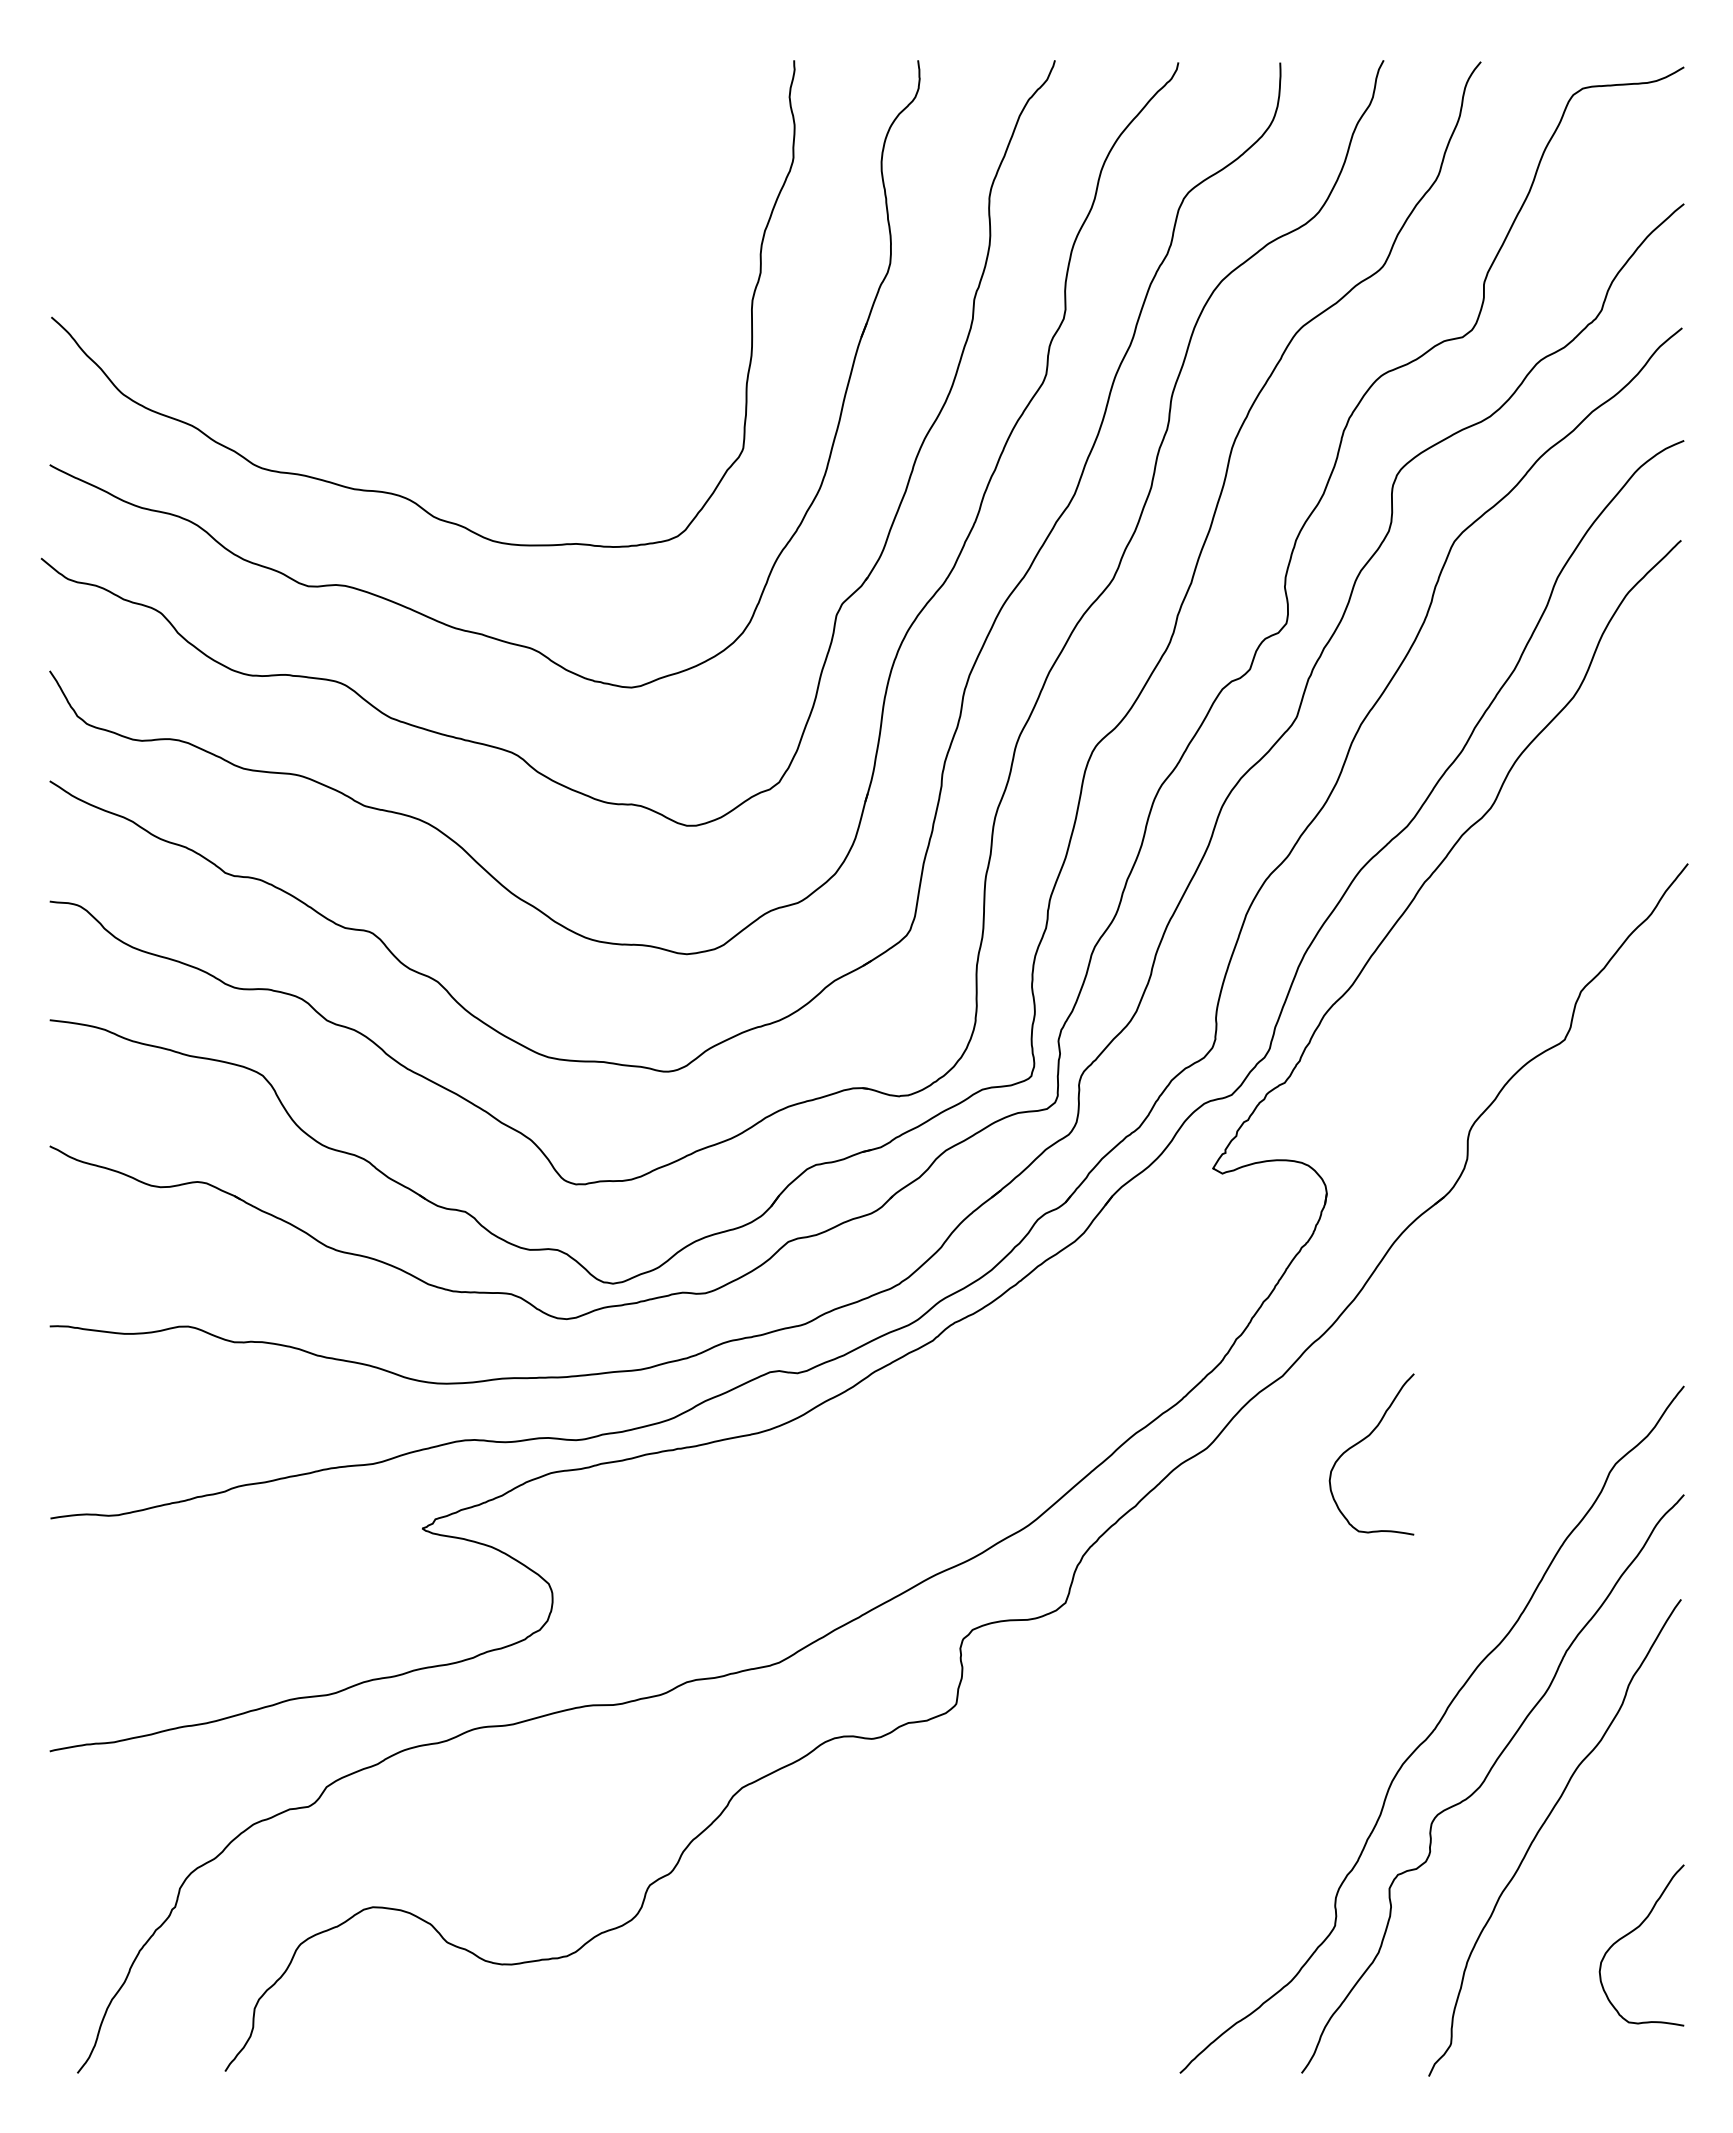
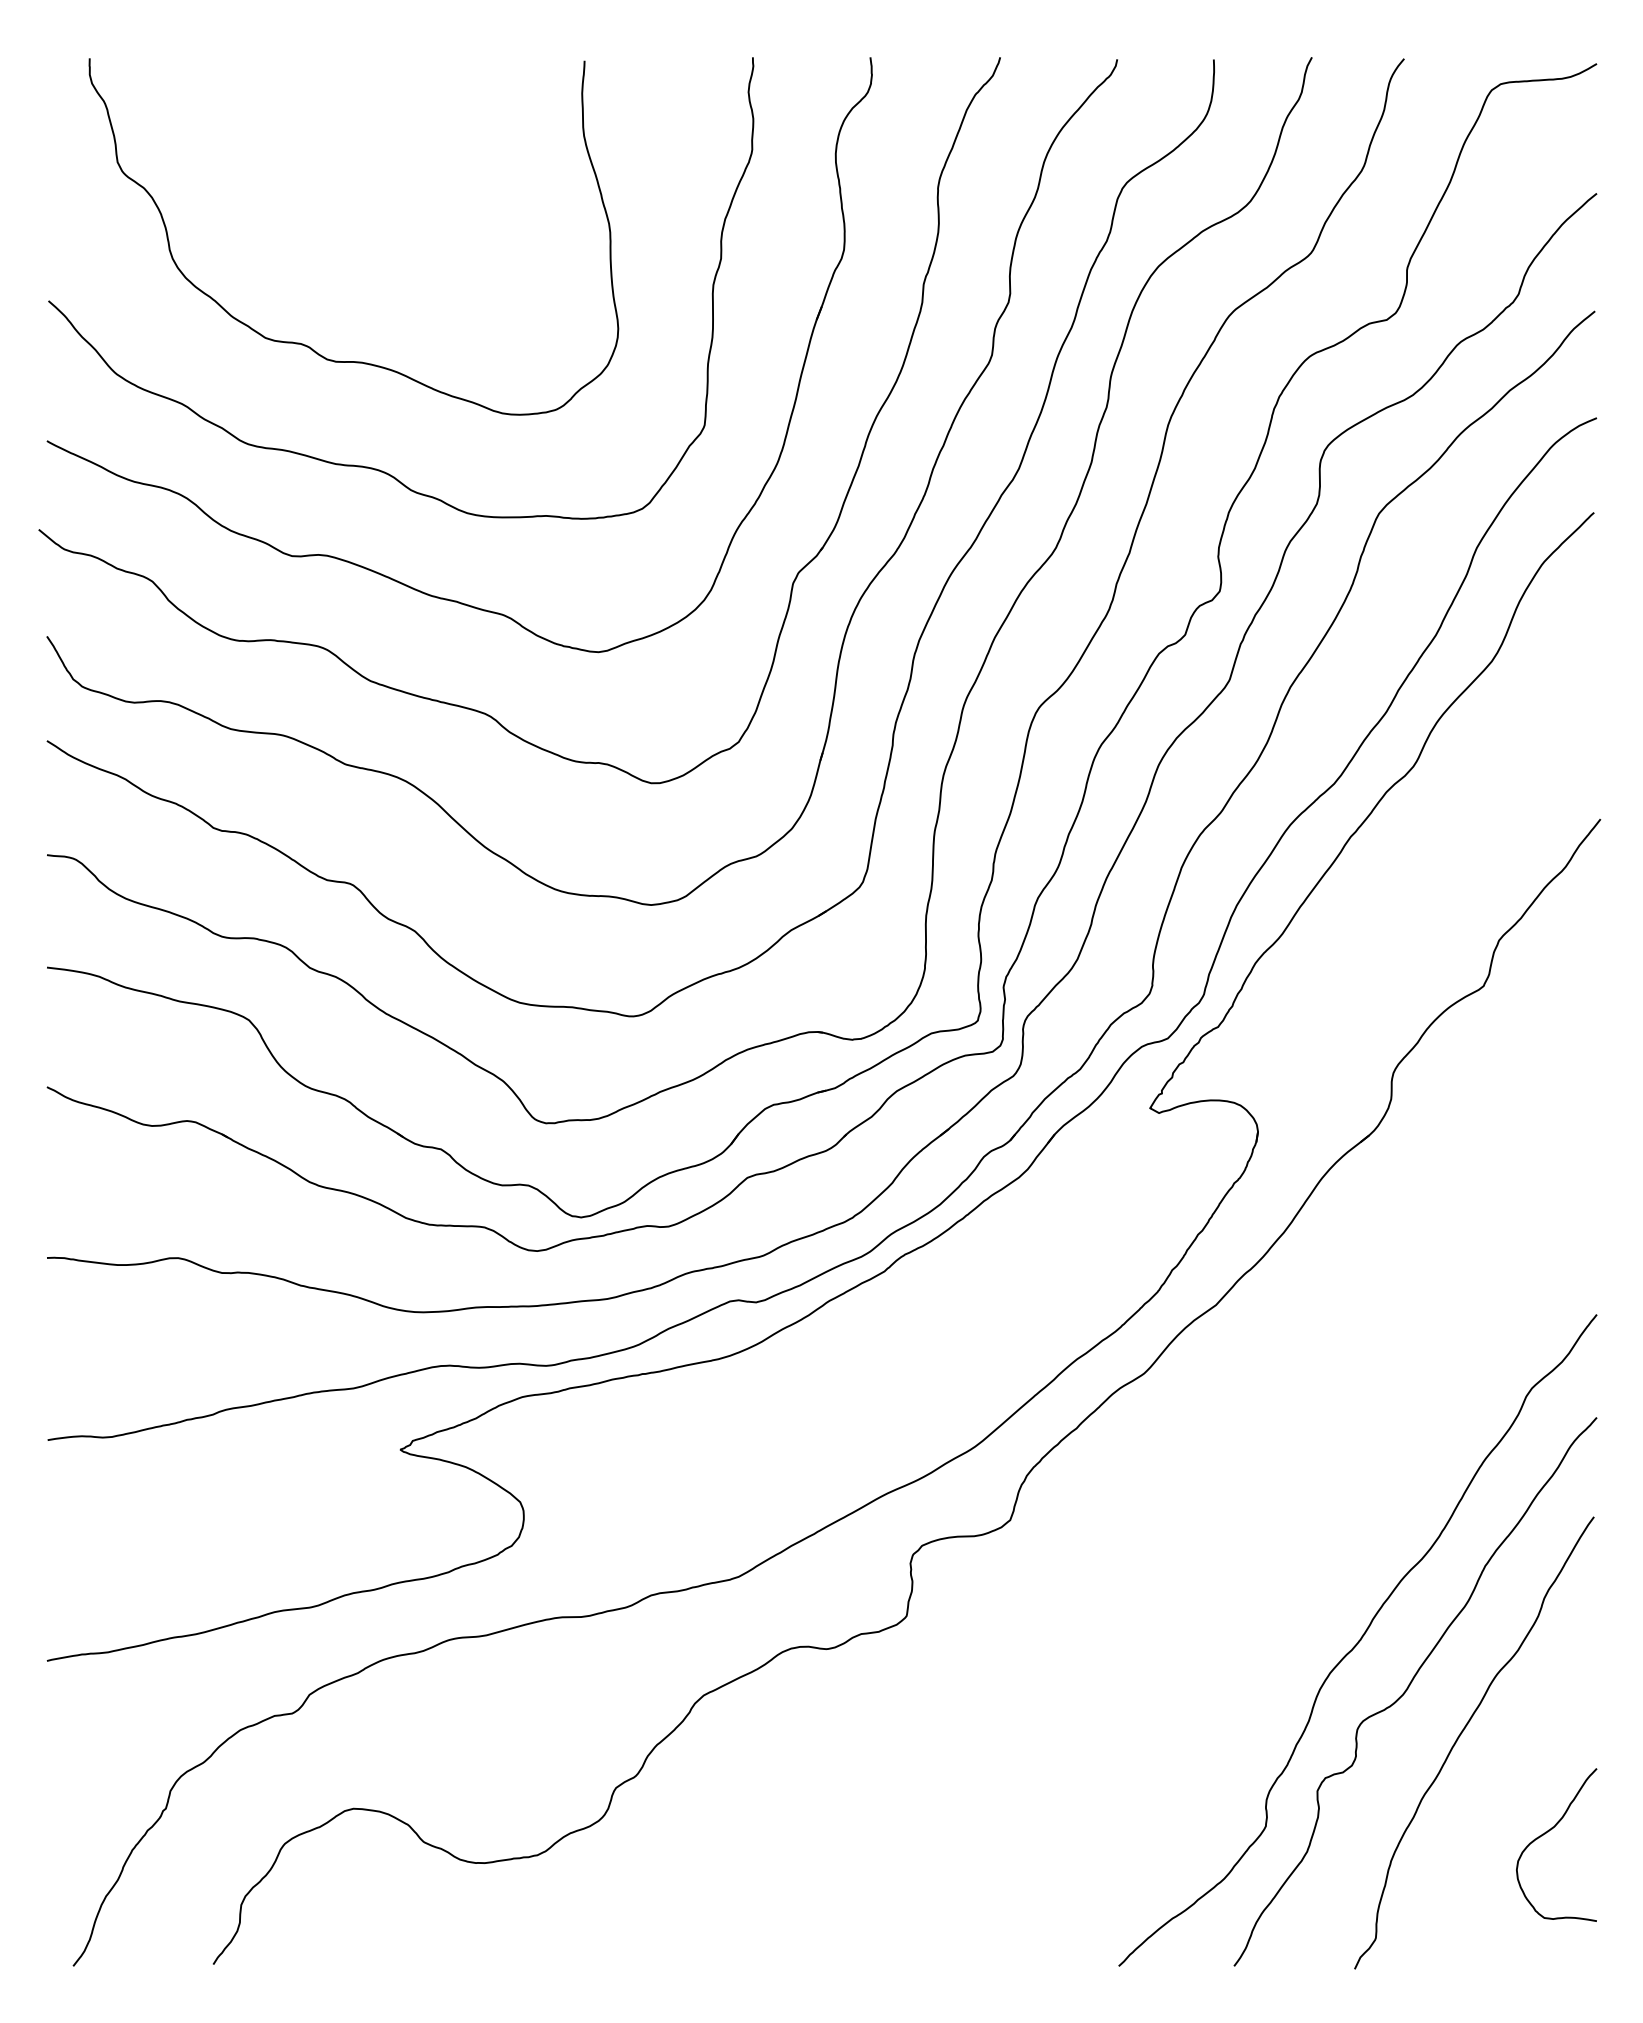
curve: (323, 363) -> (306, 344), added
curve: (1362, 1441) -> (1291, 1367), removed

